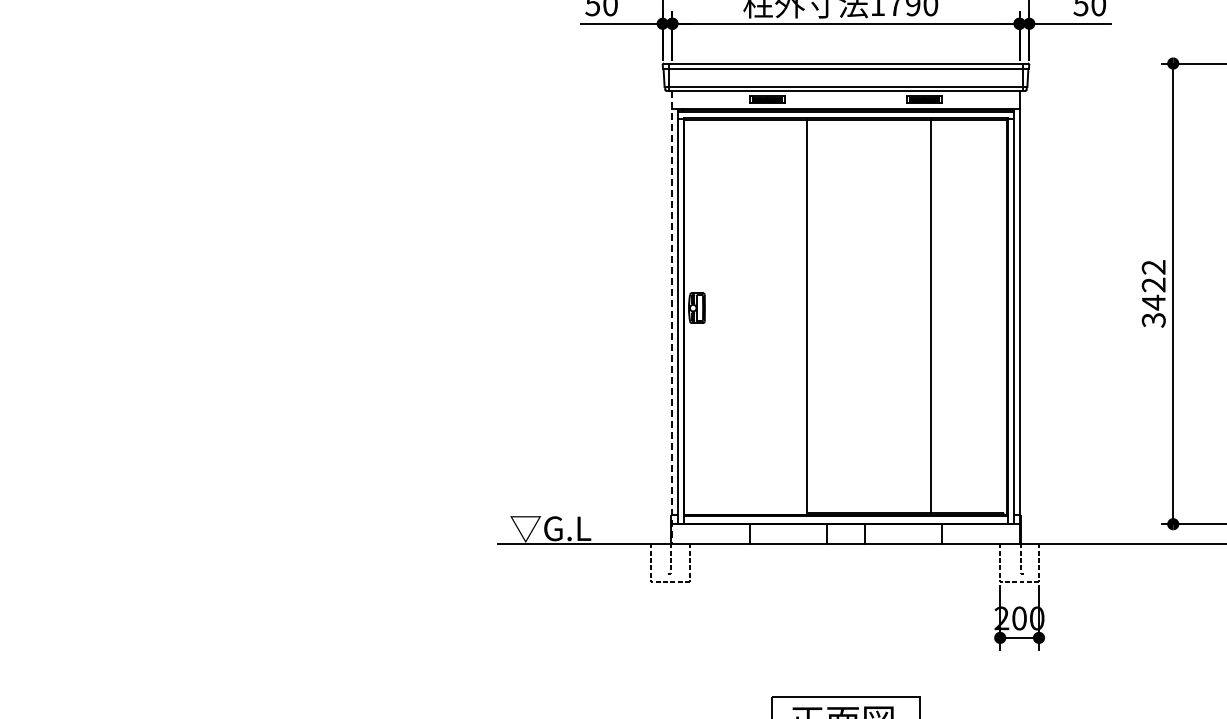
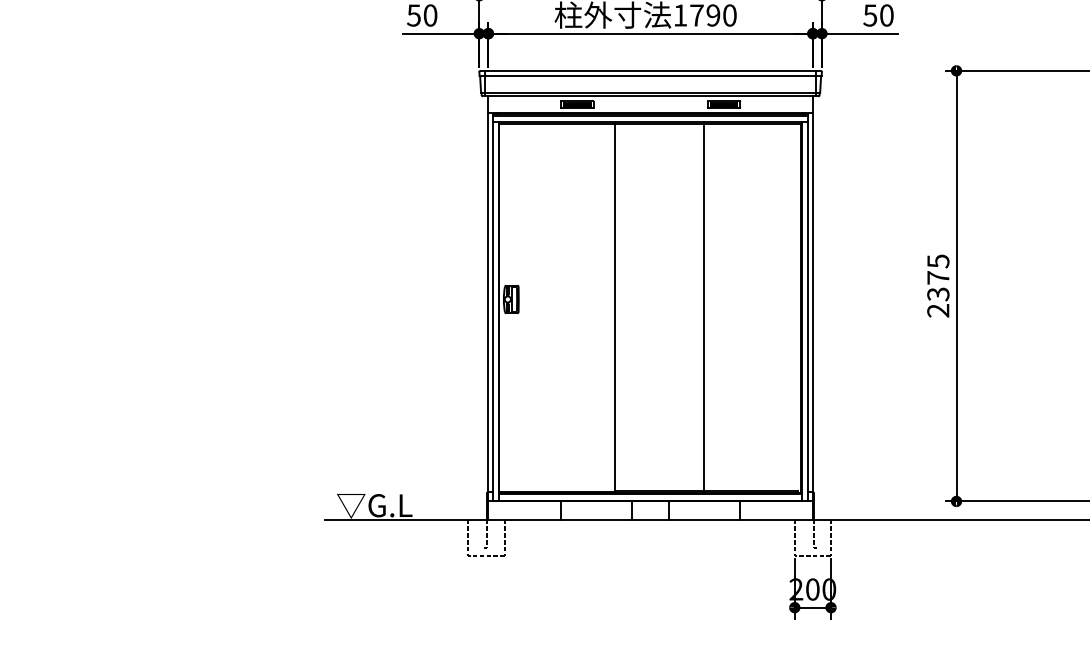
text: (1153, 293) -> (938, 285), 3422 -> 2375
line: (930, 316) -> (703, 307), moved
line: (672, 317) -> (488, 308), dashed -> solid

